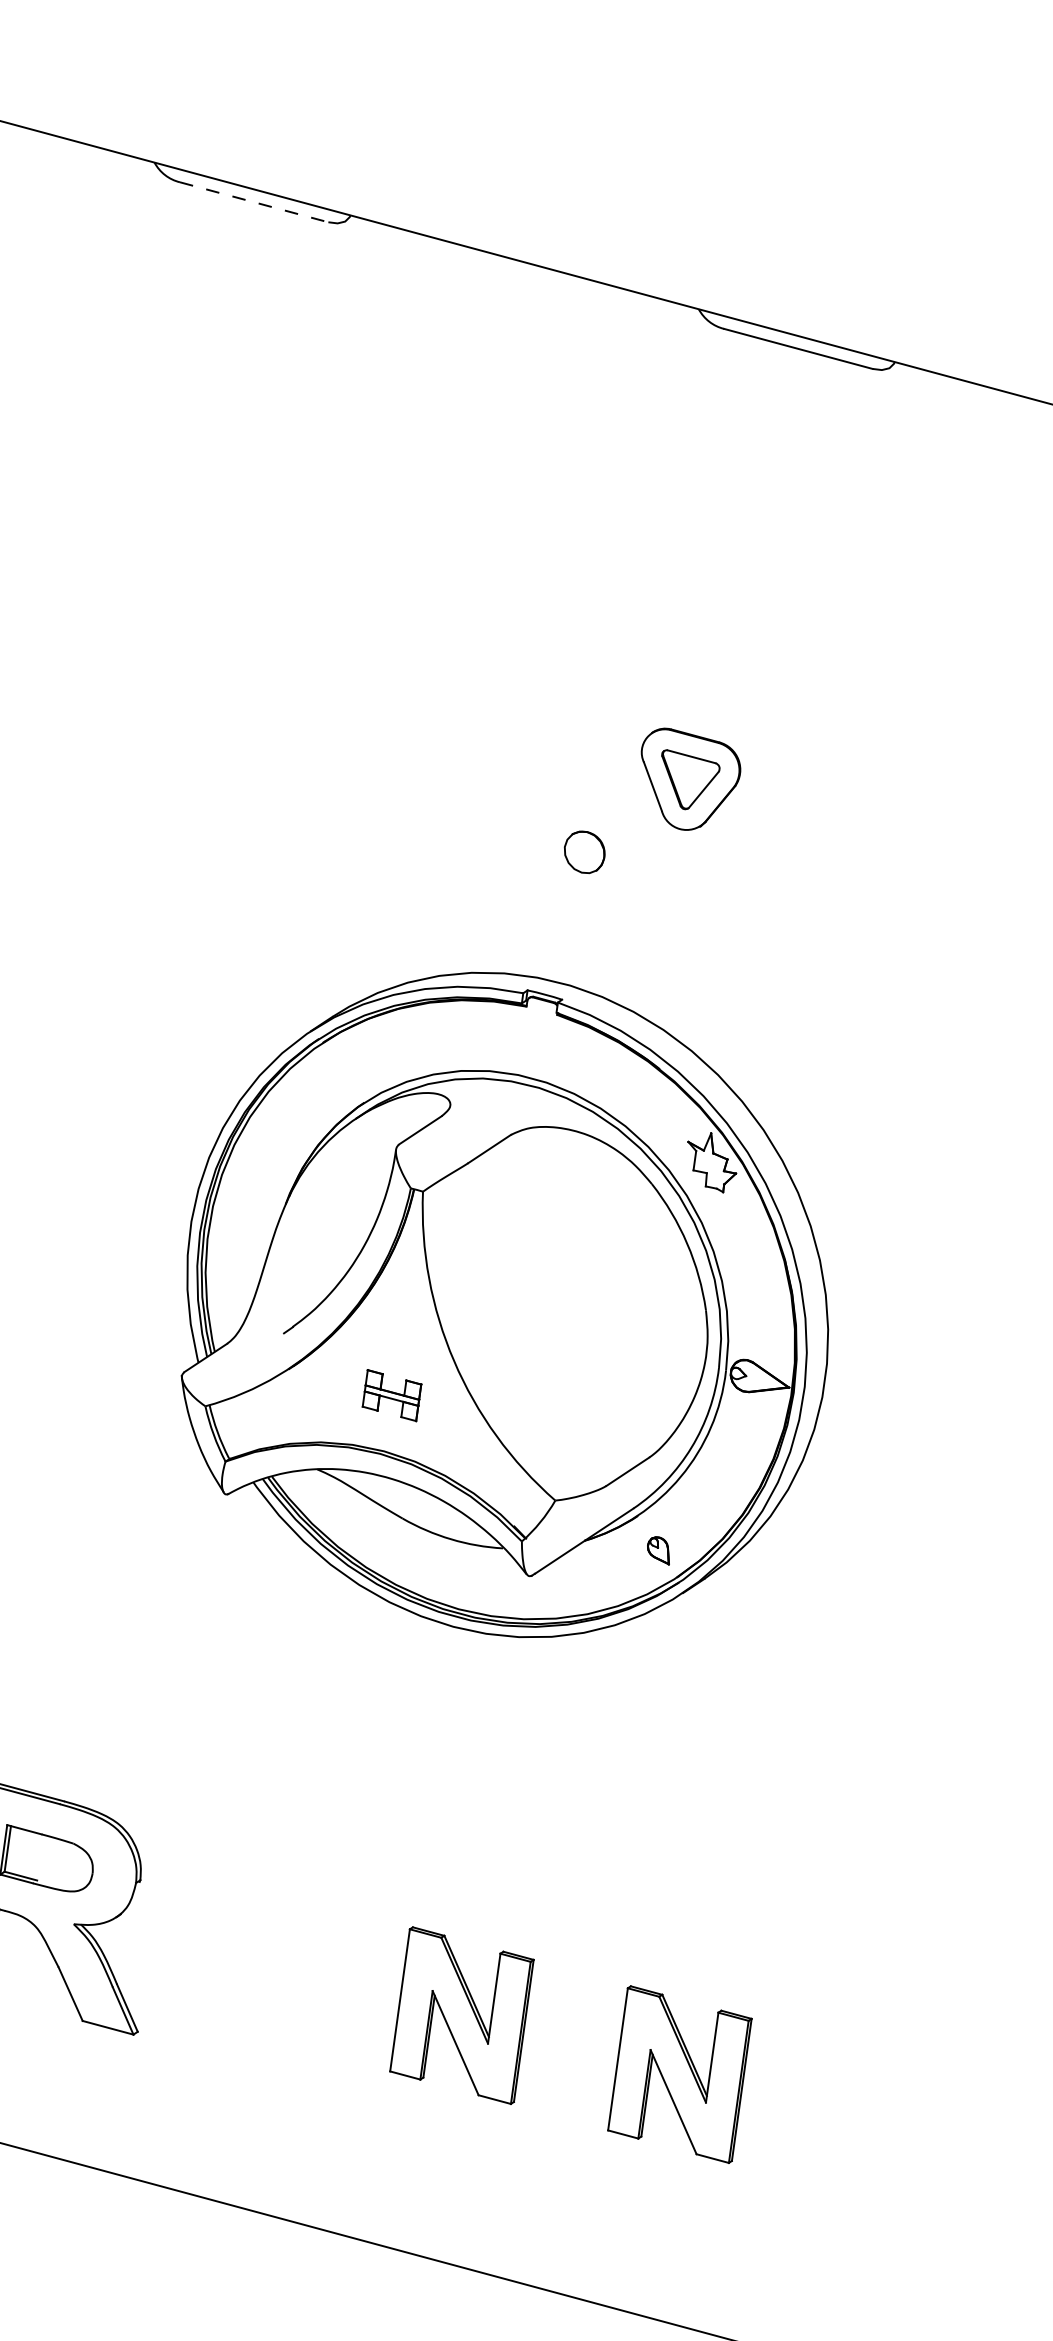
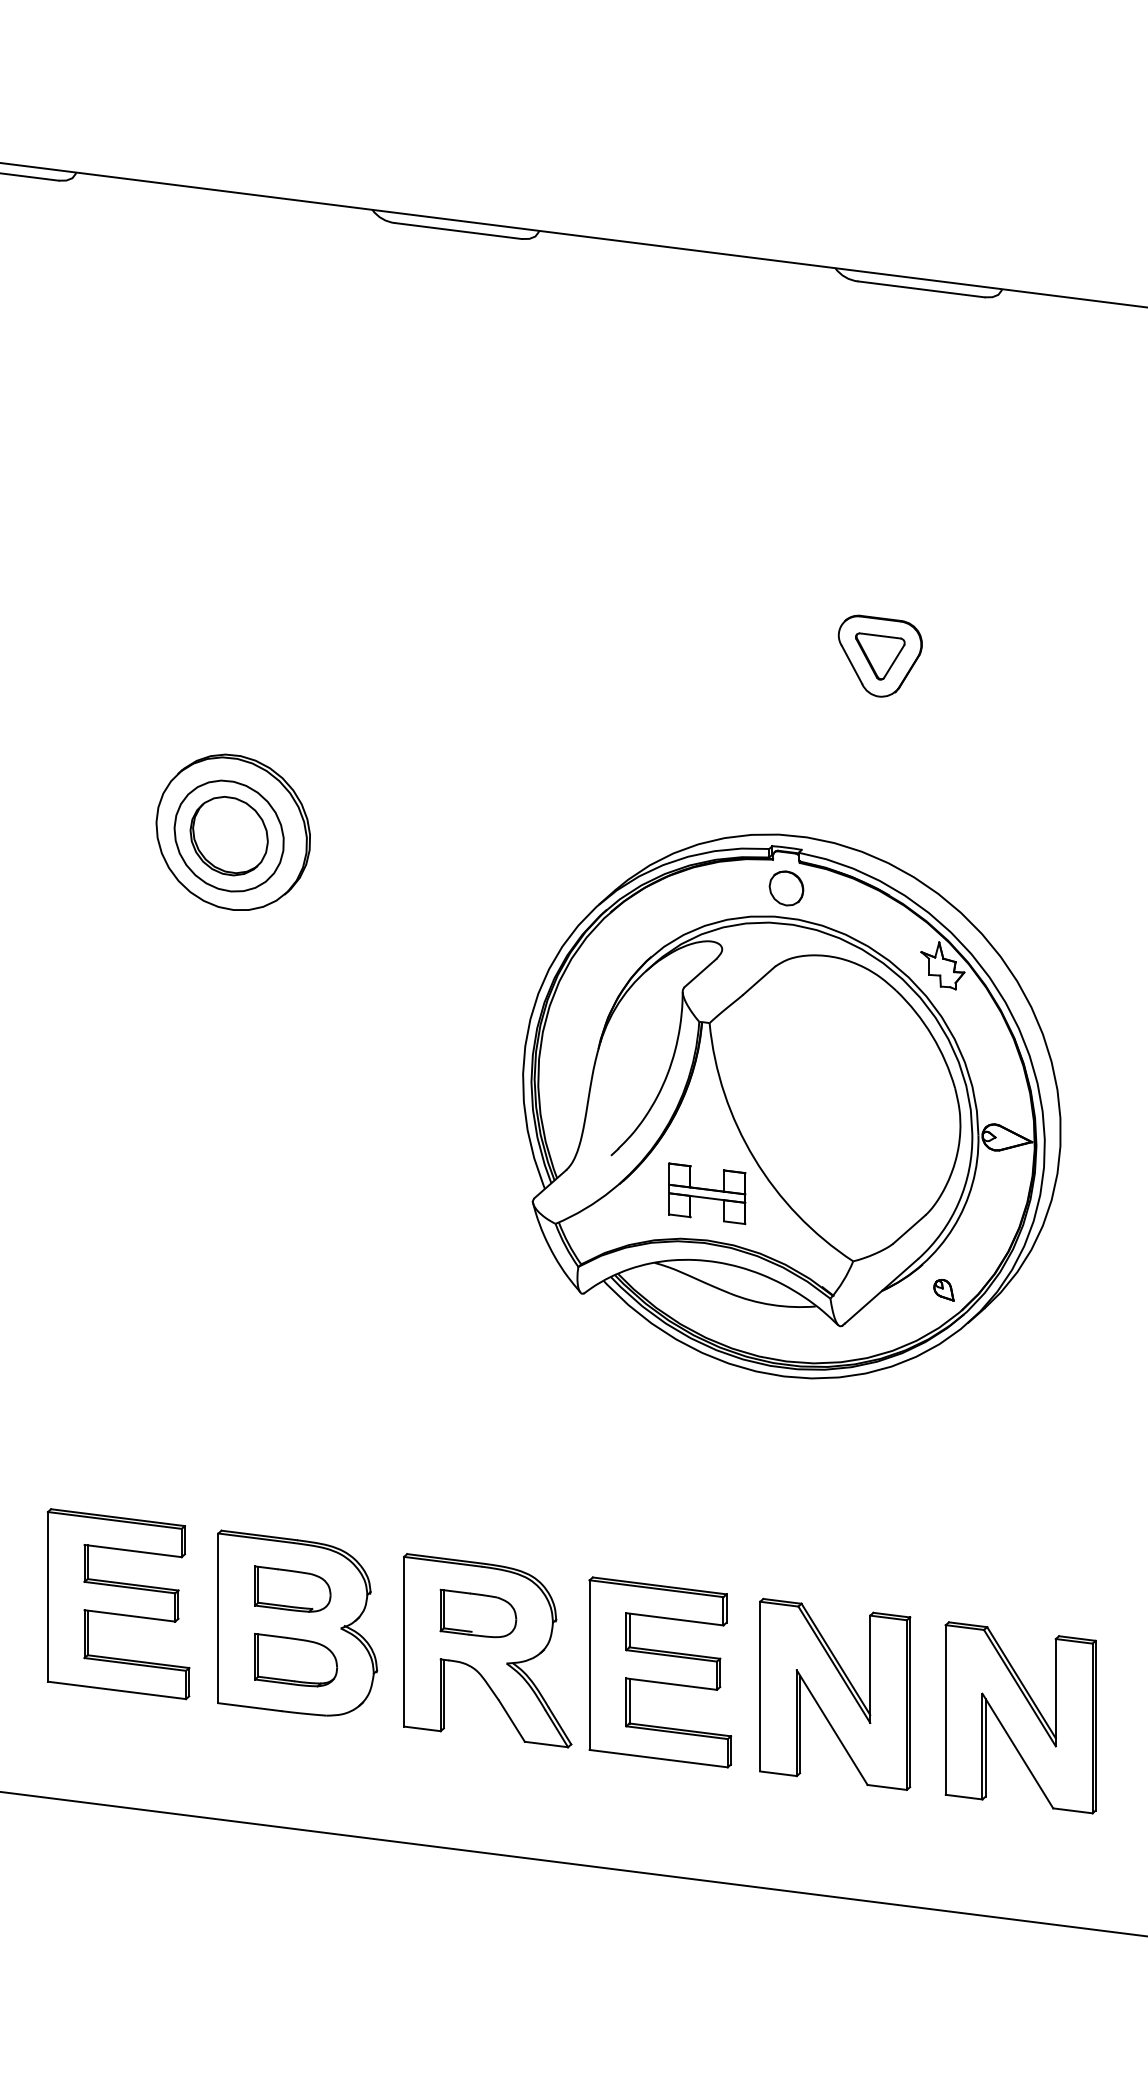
line: (254, 202) -> (458, 231), dashed -> solid
part: (584, 852) -> (786, 888), moved
part: (392, 1395) -> (707, 1193), size x1.67
part: (256, 1960) -> (660, 1672), added
part: (462, 2014) -> (835, 1693), size x1.43
part: (679, 2074) -> (1020, 1717), size x1.43

